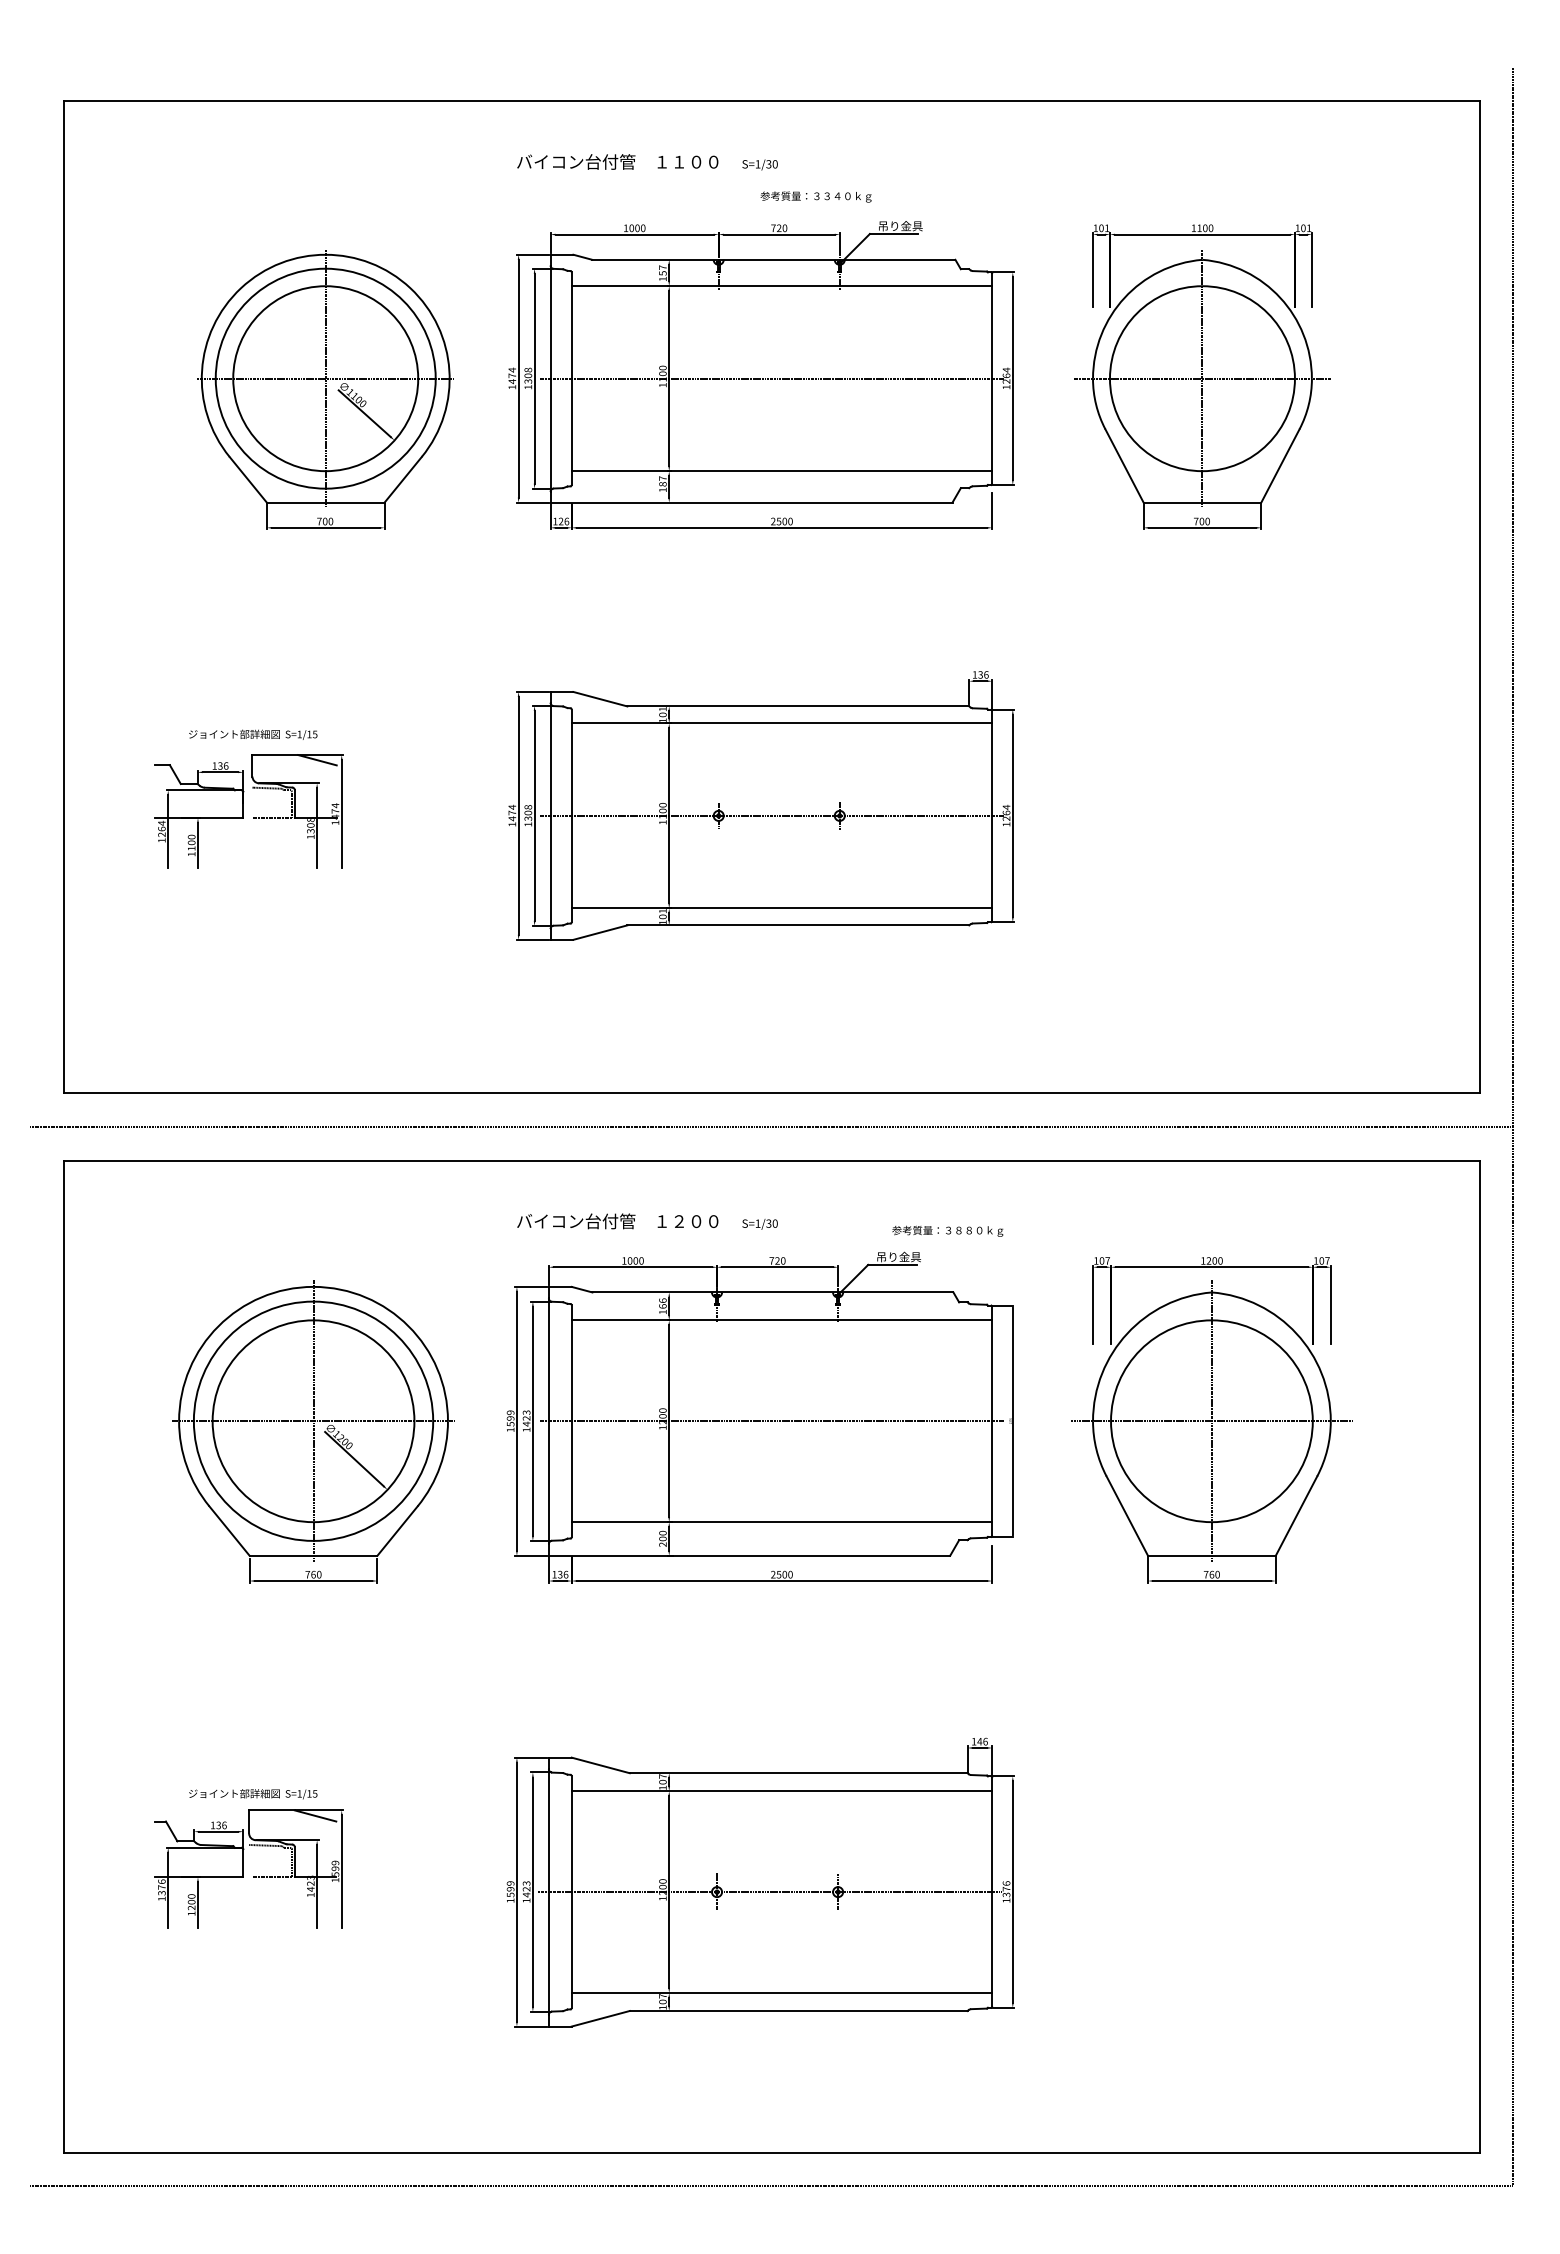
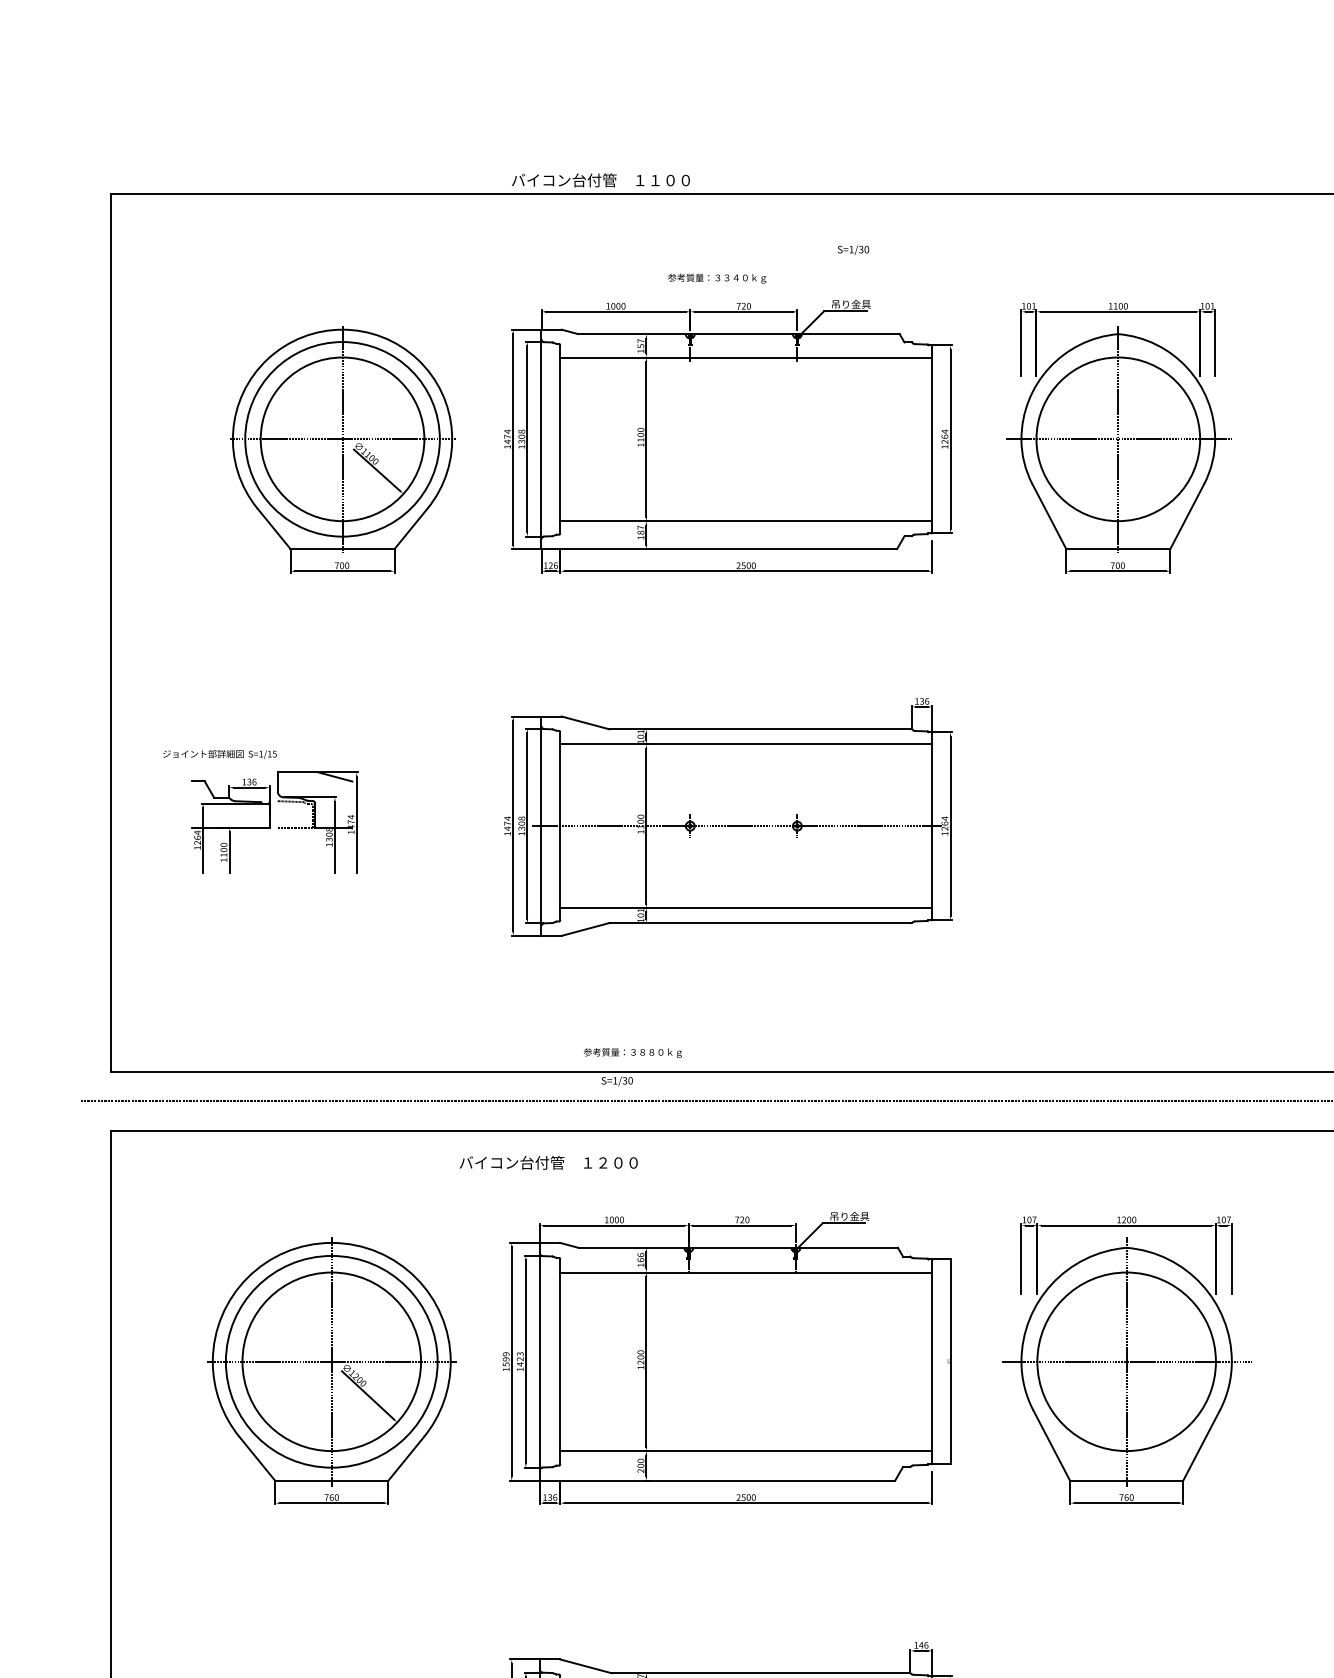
text: (617, 161) -> (600, 179), moved
text: (759, 164) -> (852, 249), moved
text: (815, 196) -> (716, 278), moved
line: (771, 378) -> (736, 439), removed
text: (253, 734) -> (220, 754), moved
text: (617, 1221) -> (548, 1162), moved
text: (759, 1224) -> (616, 1081), moved
text: (947, 1230) -> (632, 1052), moved
line: (771, 1421) -> (736, 1362), removed

